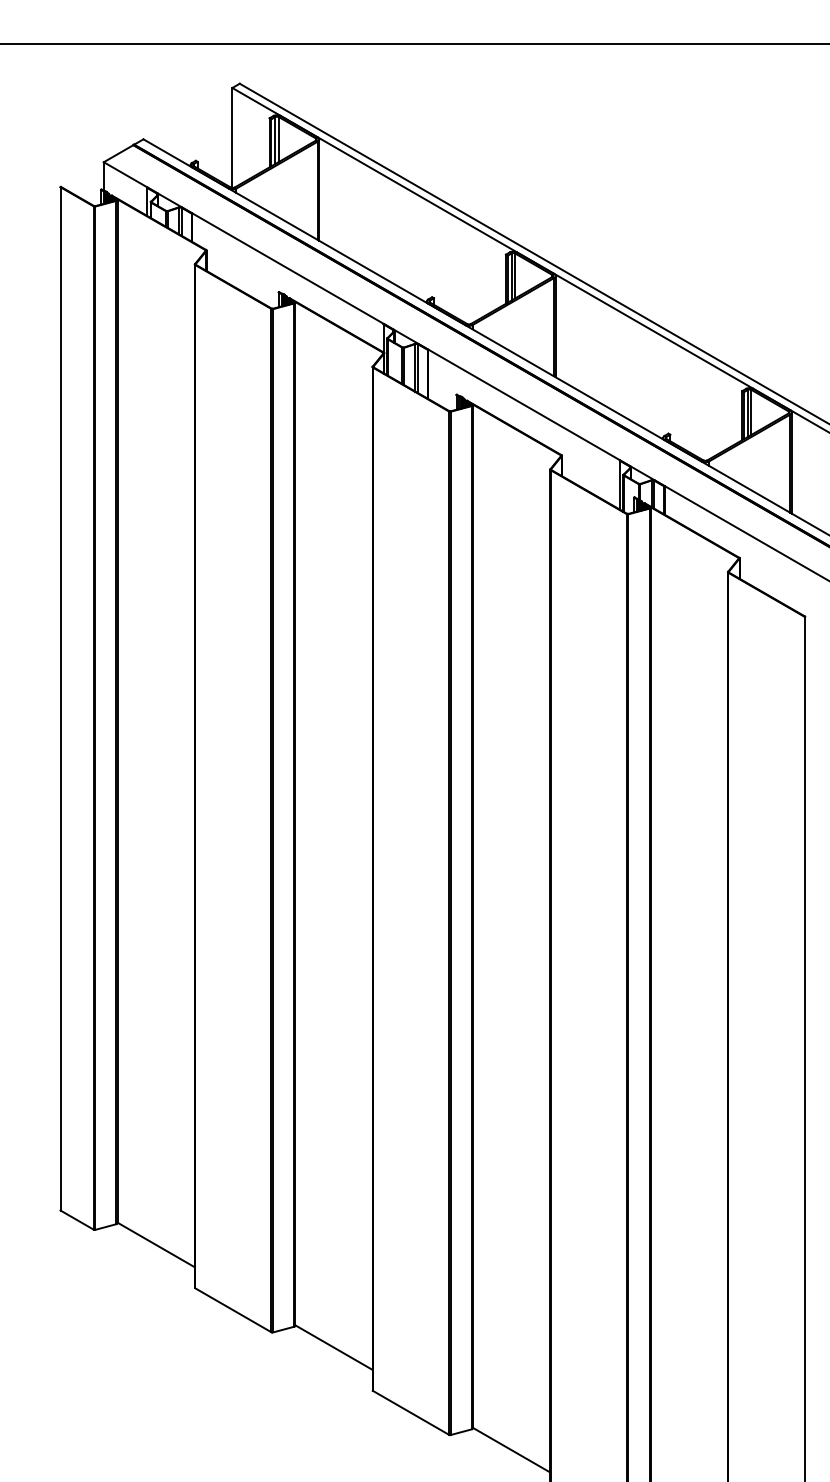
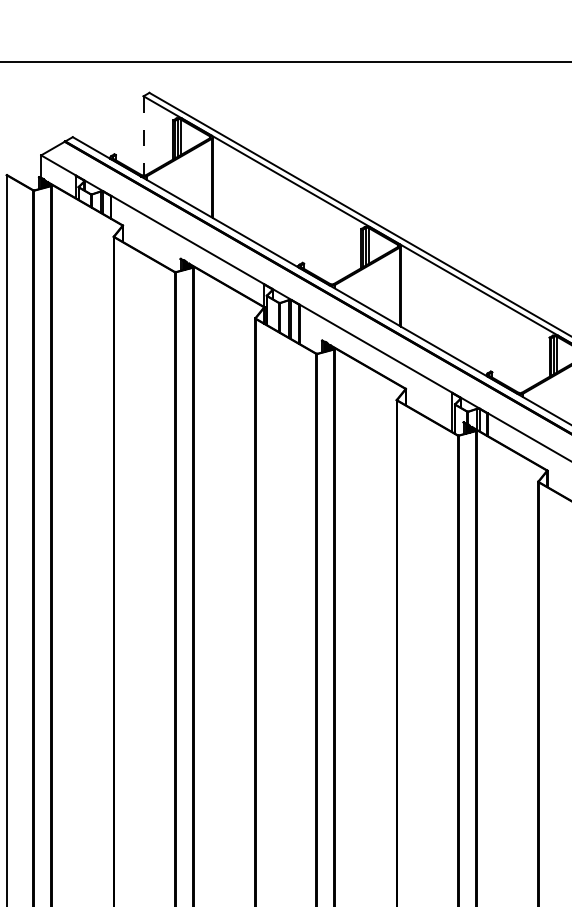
line: (232, 138) -> (143, 136), solid -> dashed

